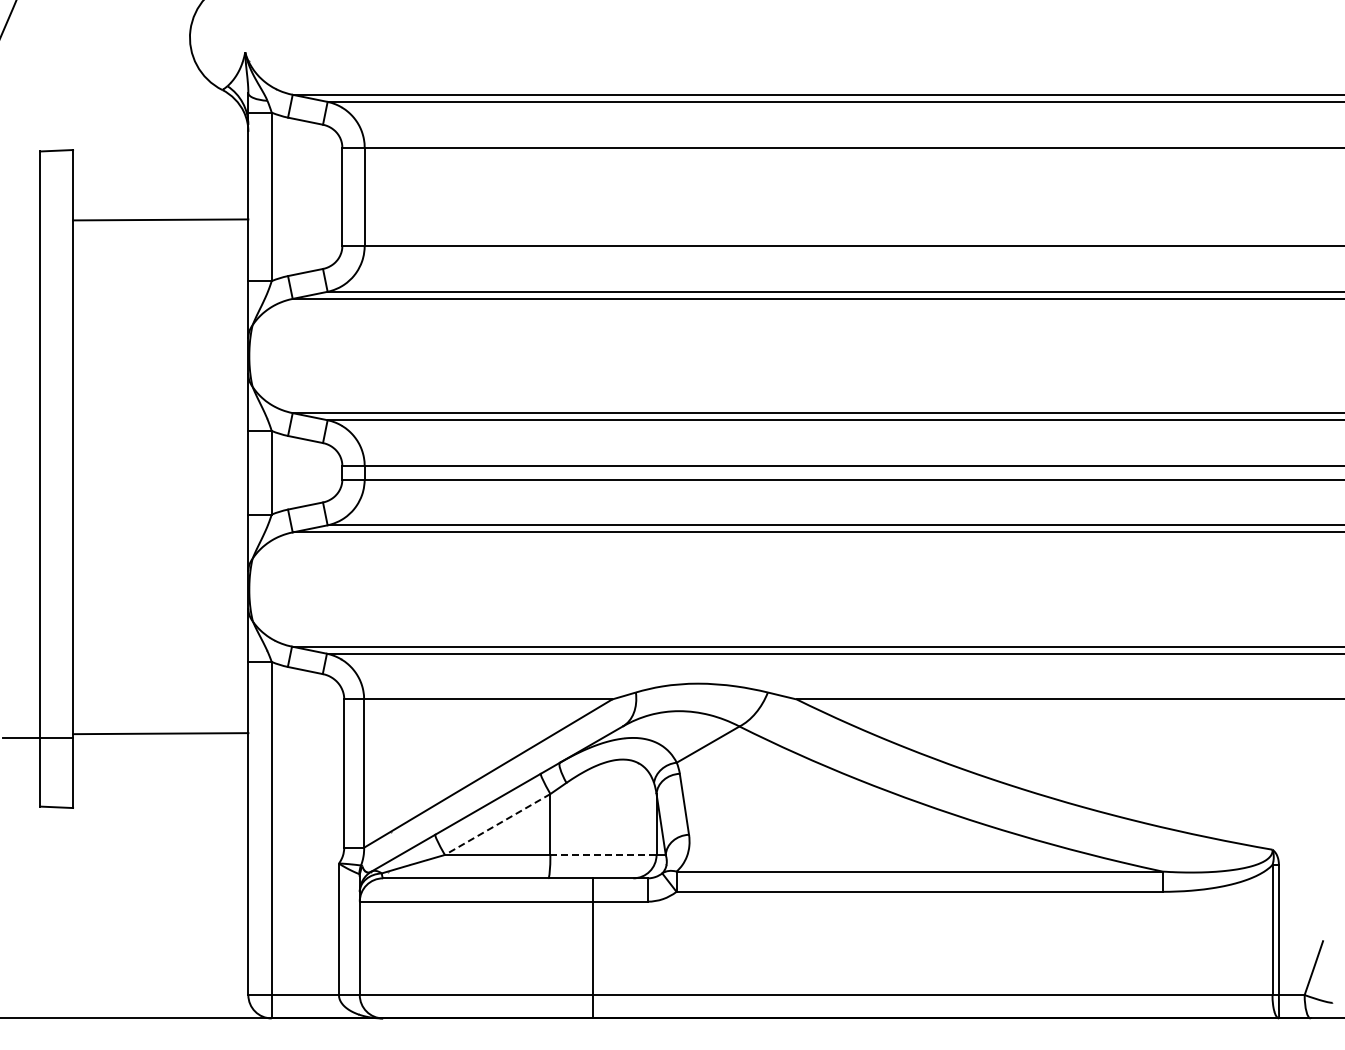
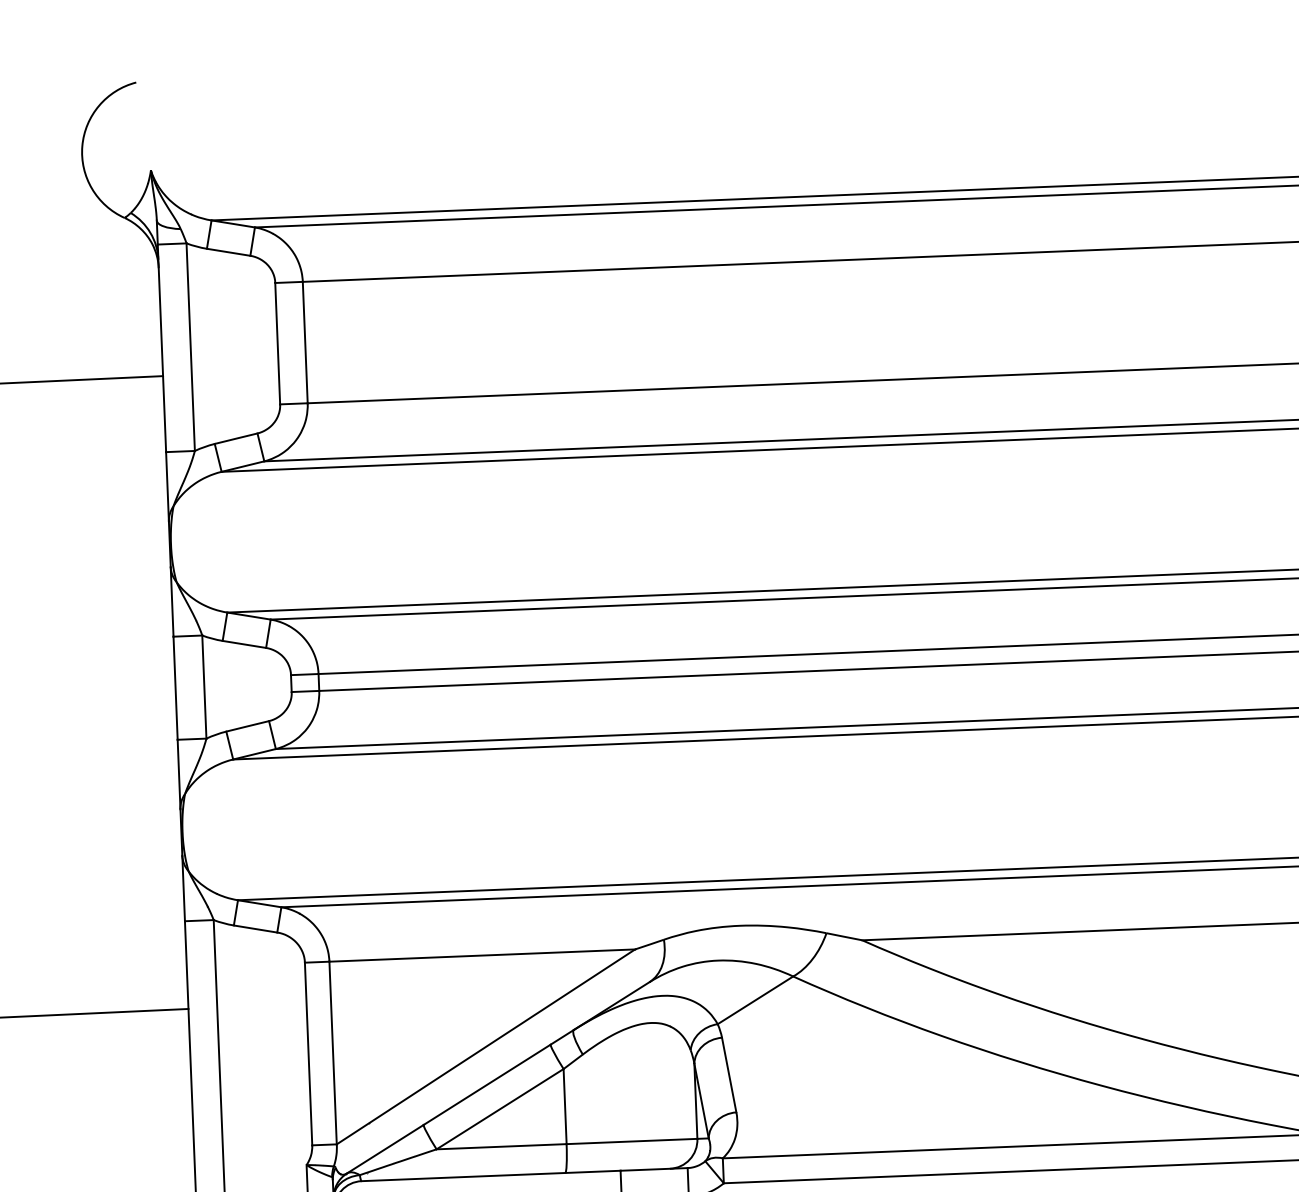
line: (497, 824) -> (499, 1109), dashed -> solid
line: (603, 854) -> (631, 1140), dashed -> solid

